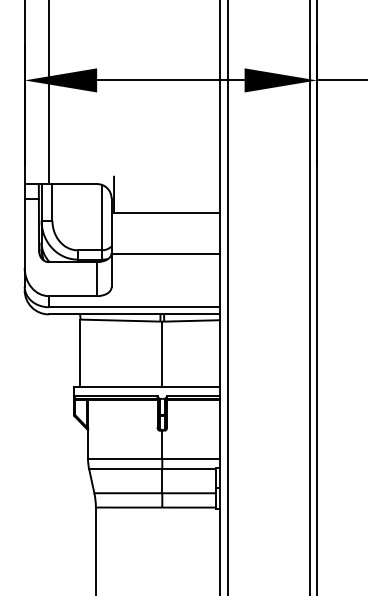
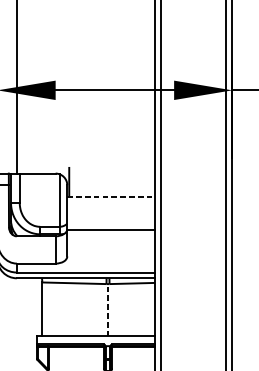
line: (166, 212) -> (111, 196), solid -> dashed
line: (162, 354) -> (108, 310), solid -> dashed

